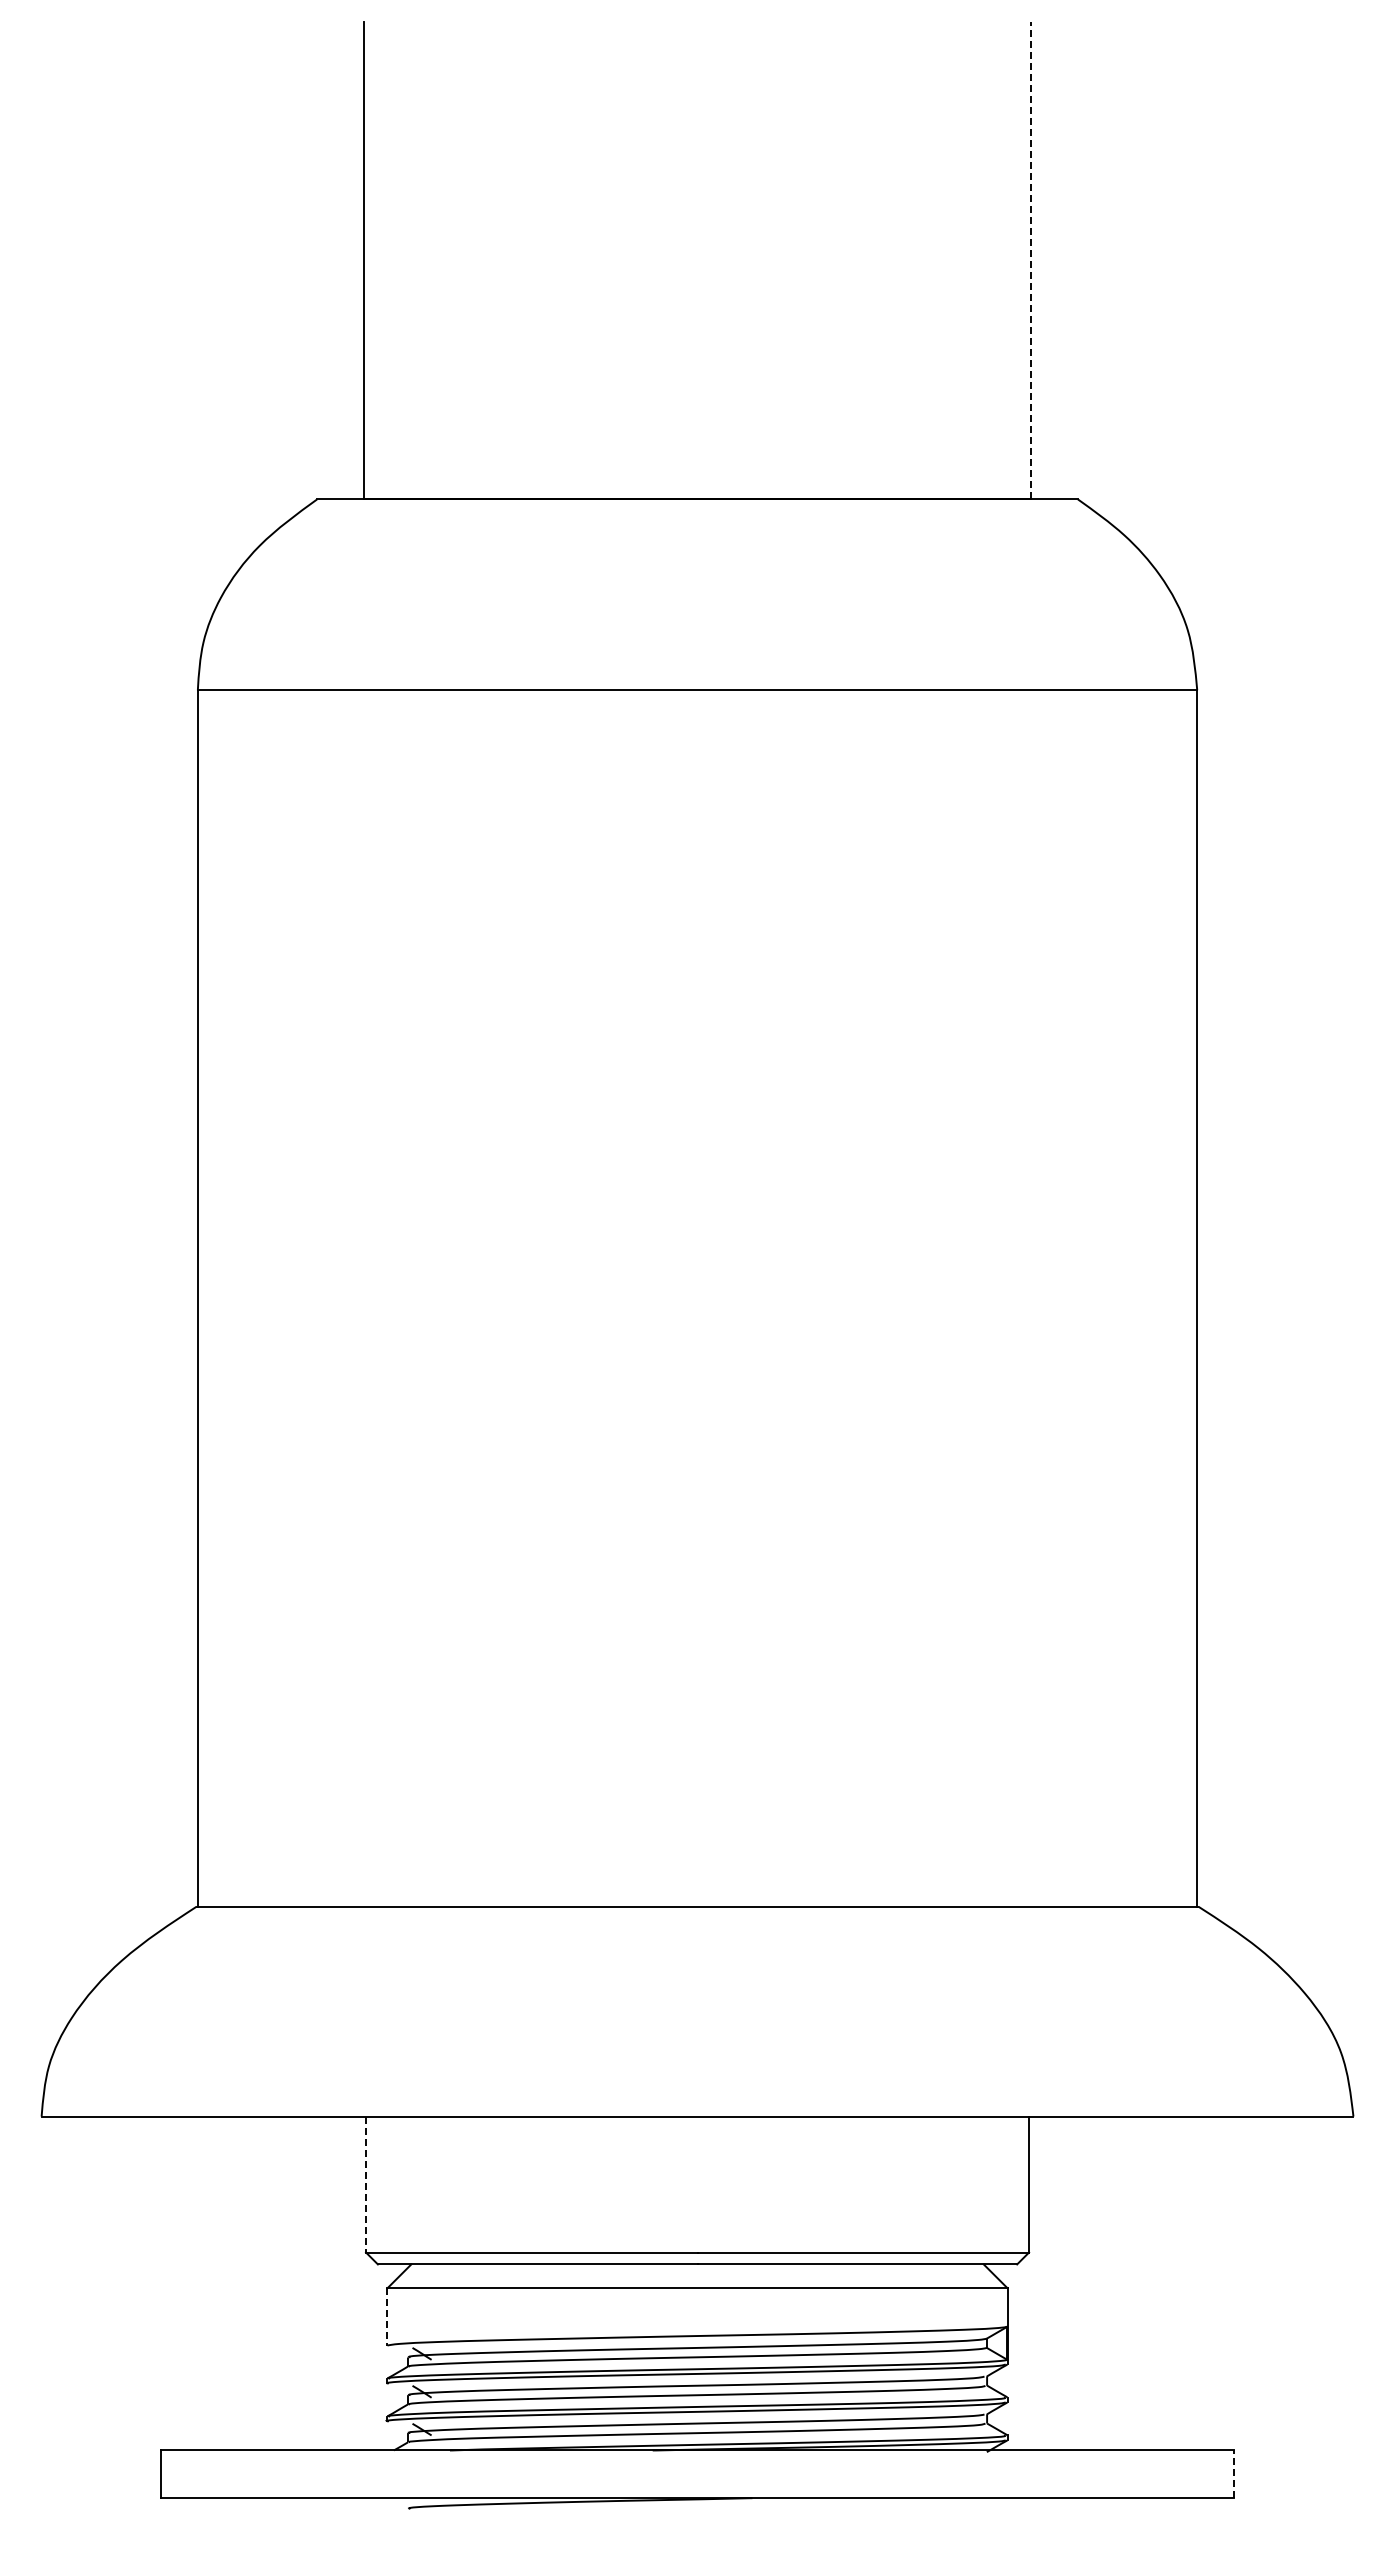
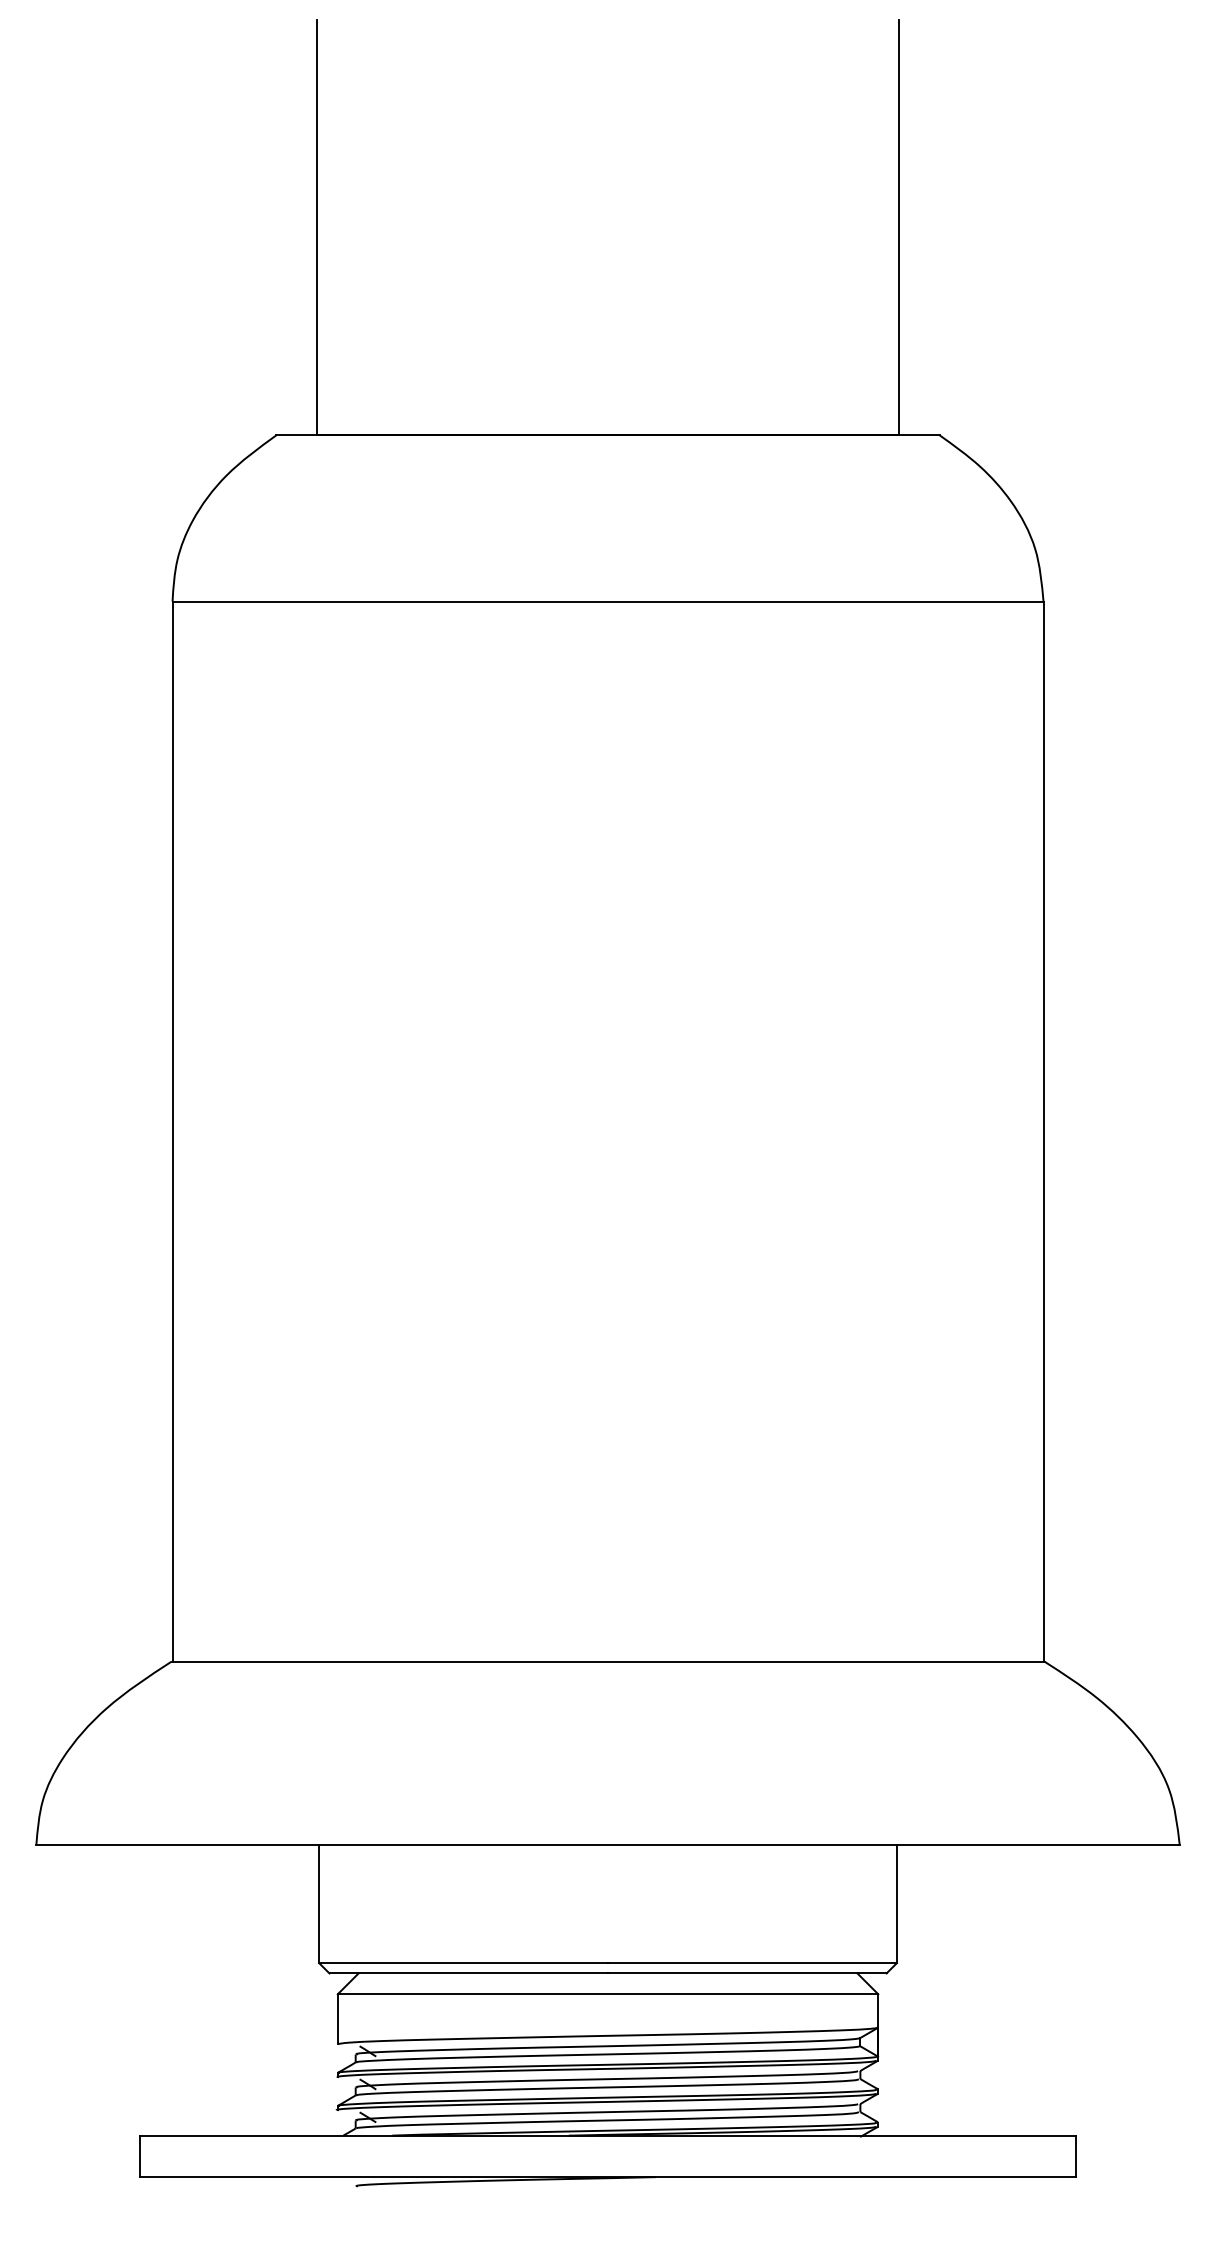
line: (1031, 260) -> (899, 227), dashed -> solid
line: (366, 2184) -> (319, 1903), dashed -> solid
line: (387, 2316) -> (337, 2018), dashed -> solid
line: (1234, 2474) -> (1075, 2156), dashed -> solid

